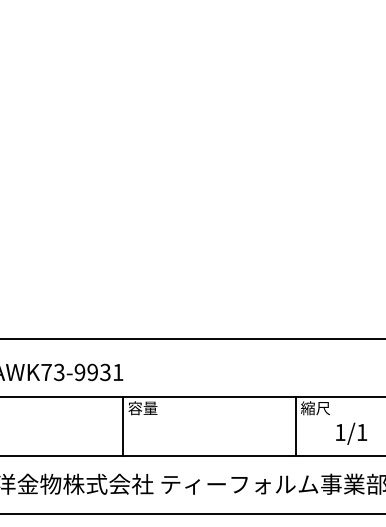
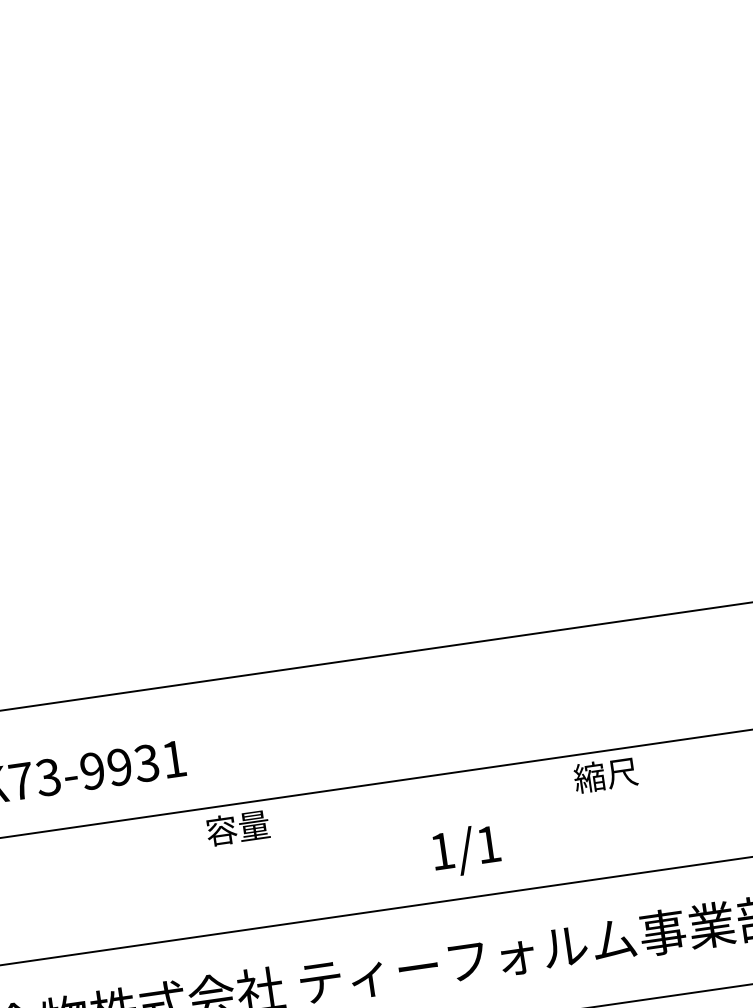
line: (122, 426) -> (199, 873), removed
line: (295, 426) -> (568, 820), removed
text: (351, 433) -> (466, 850), moved

